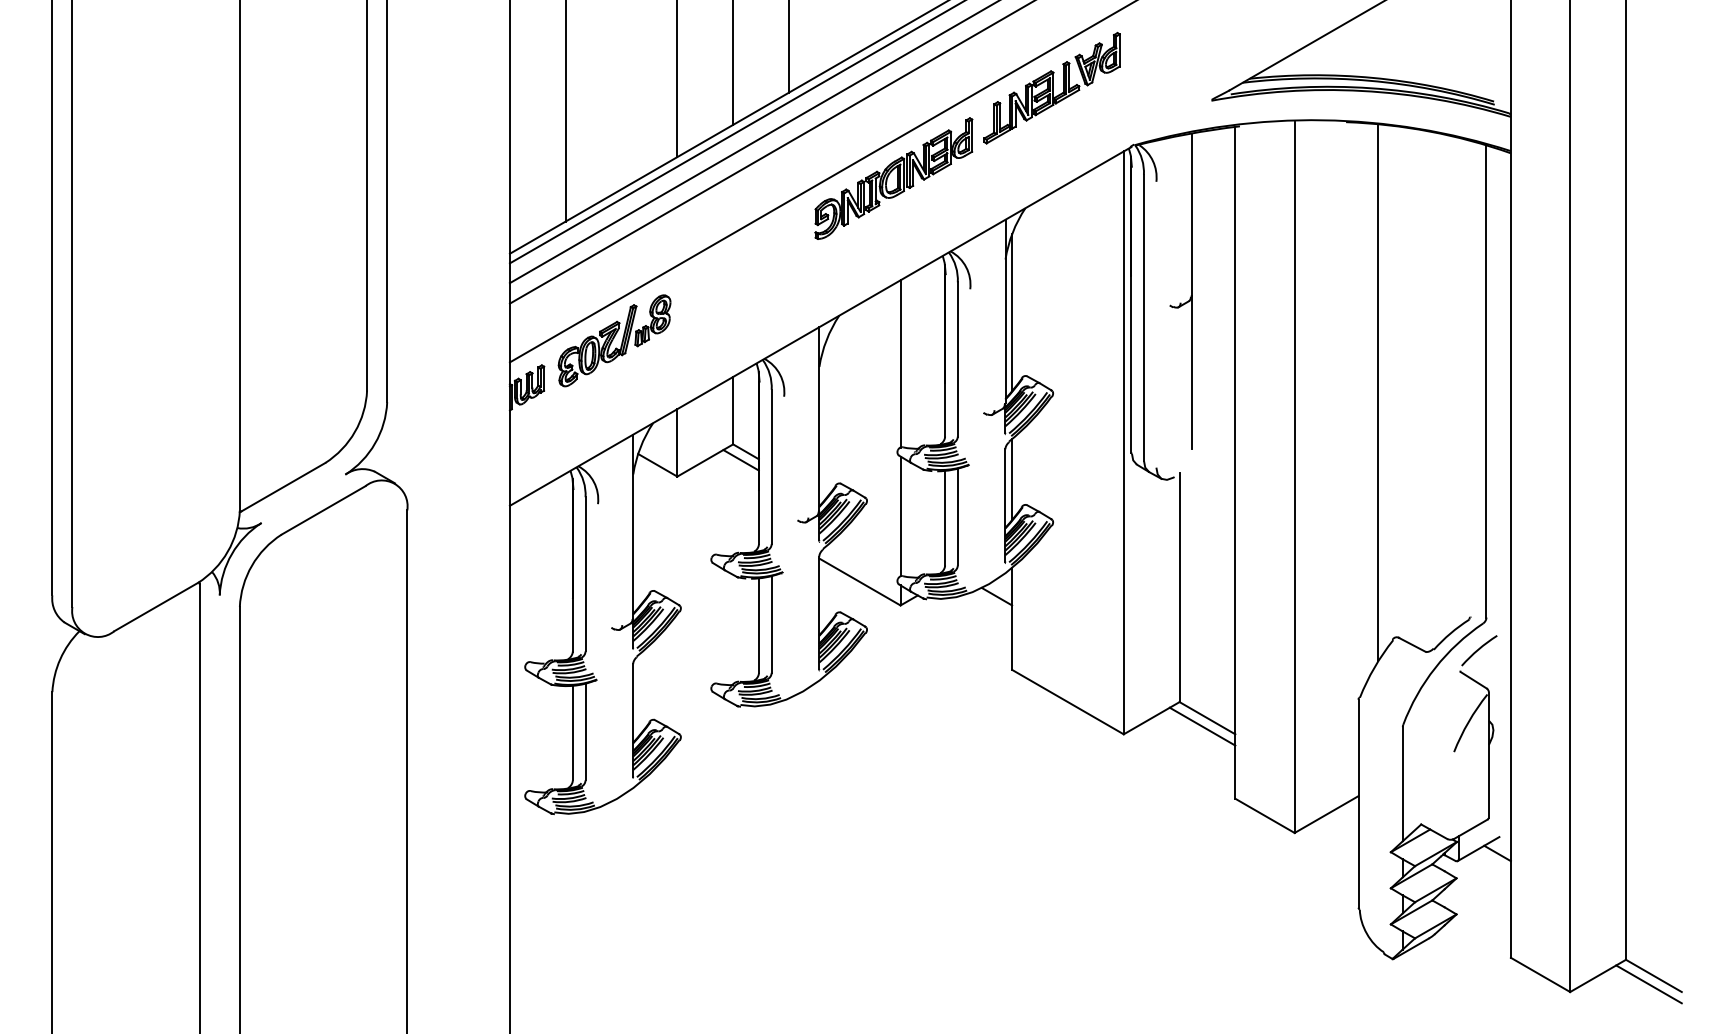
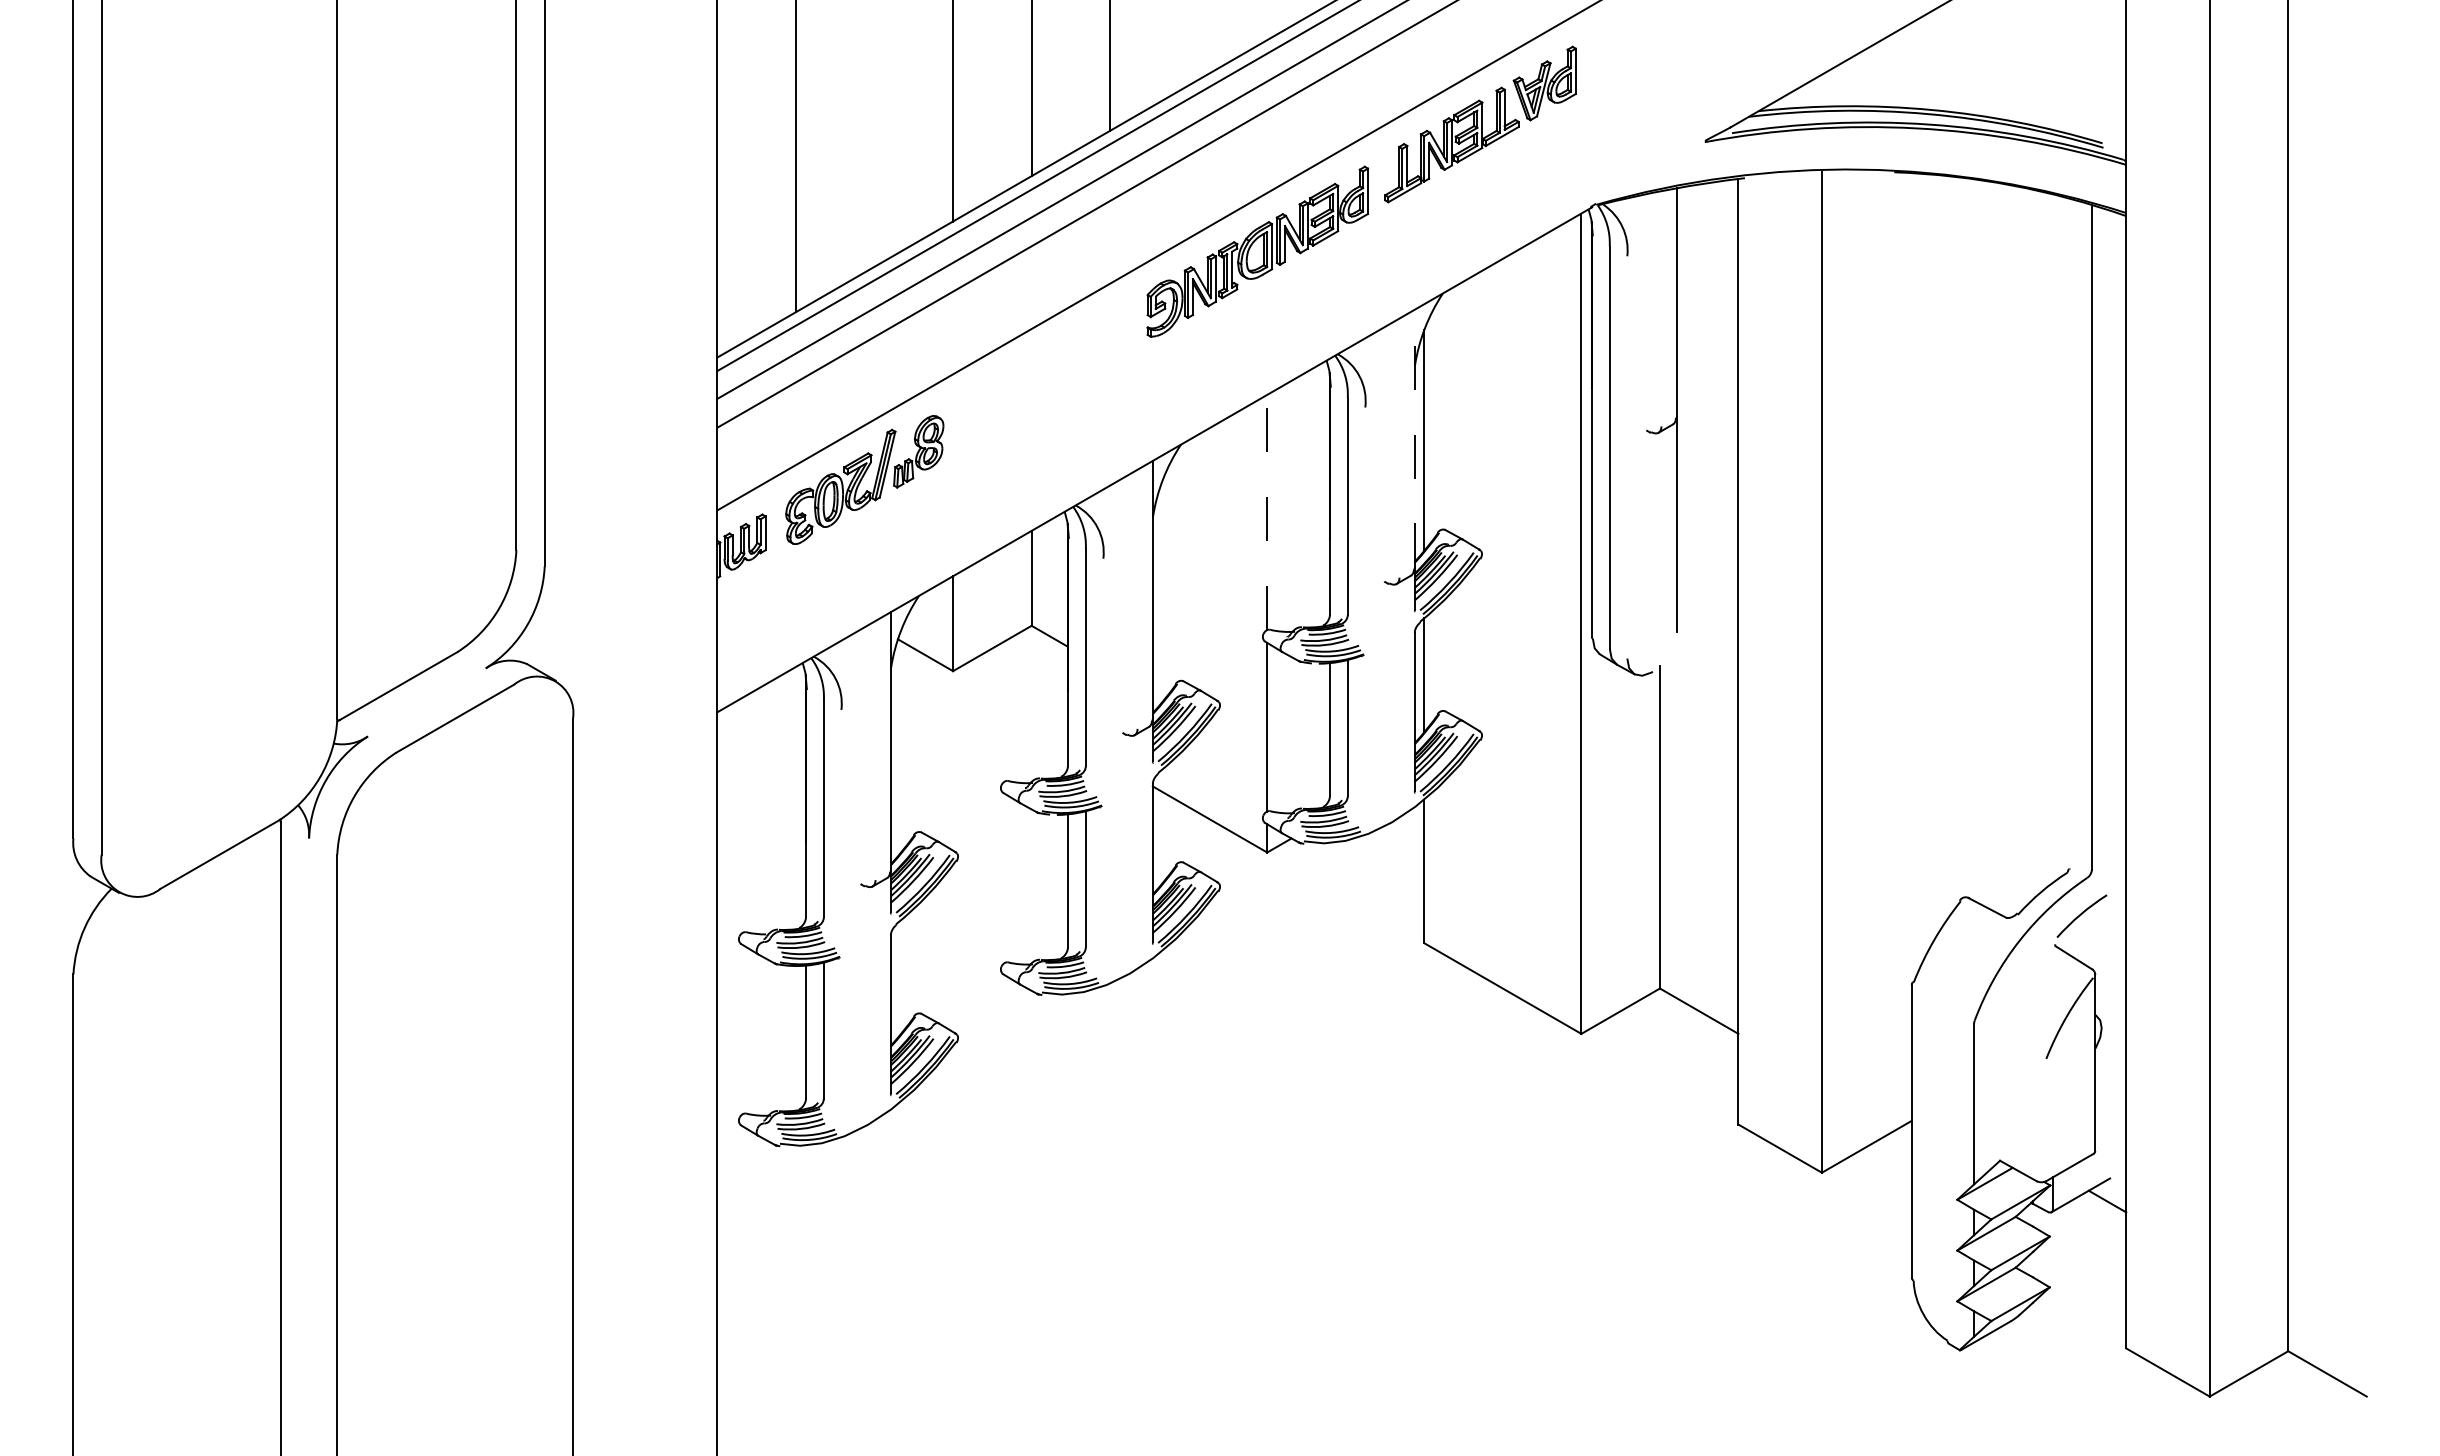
line: (1005, 311) -> (1414, 438), solid -> dashed
line: (900, 363) -> (1267, 512), solid -> dashed
line: (1378, 392) -> (1939, 552), removed
line: (740, 459) -> (1042, 647), removed
line: (996, 596) -> (1402, 840), removed
line: (1202, 726) -> (1692, 1022), removed
line: (1648, 984) -> (2320, 1385), removed

